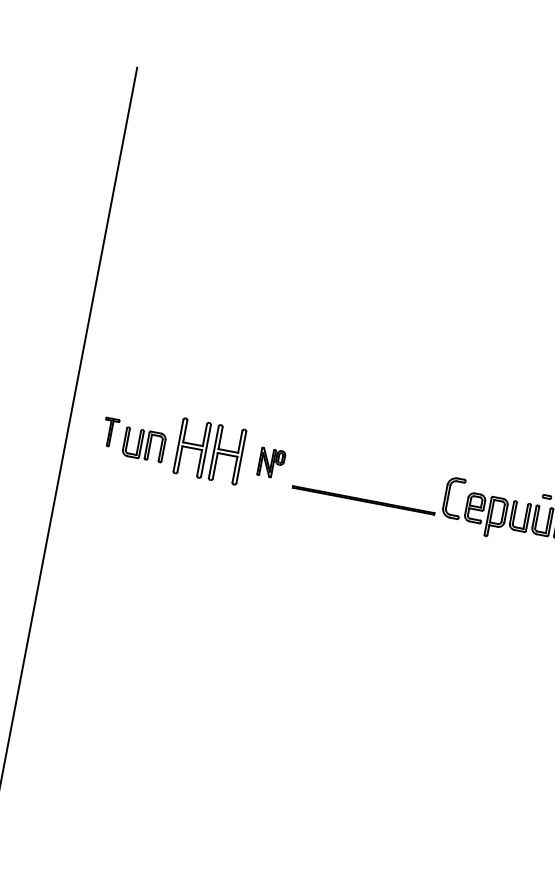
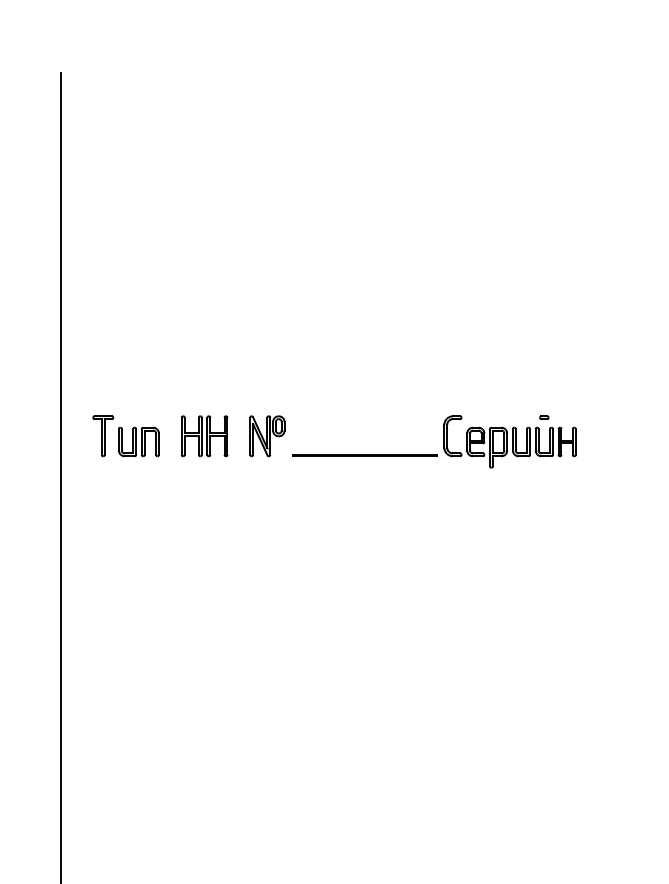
part: (110, 432) -> (103, 436), size x1.43
part: (209, 451) -> (204, 436), size x0.71
part: (271, 463) -> (267, 436), size x1.43

